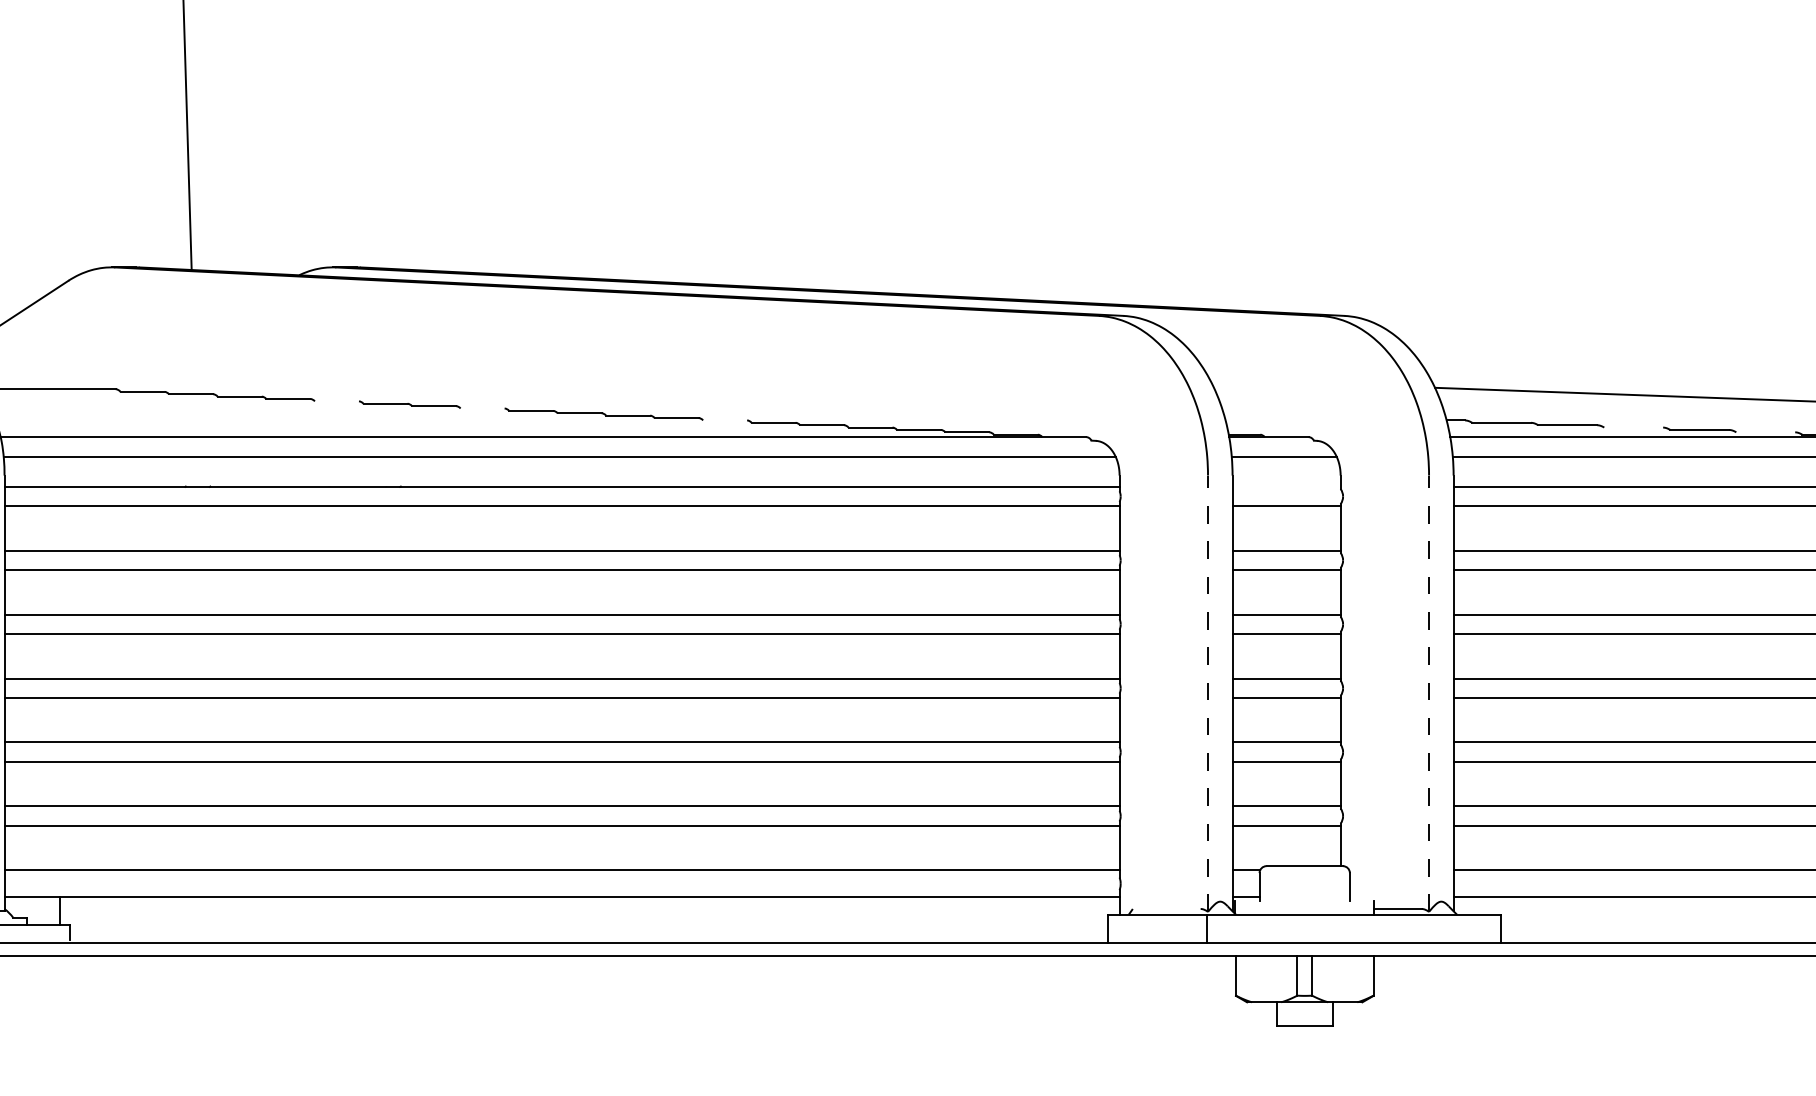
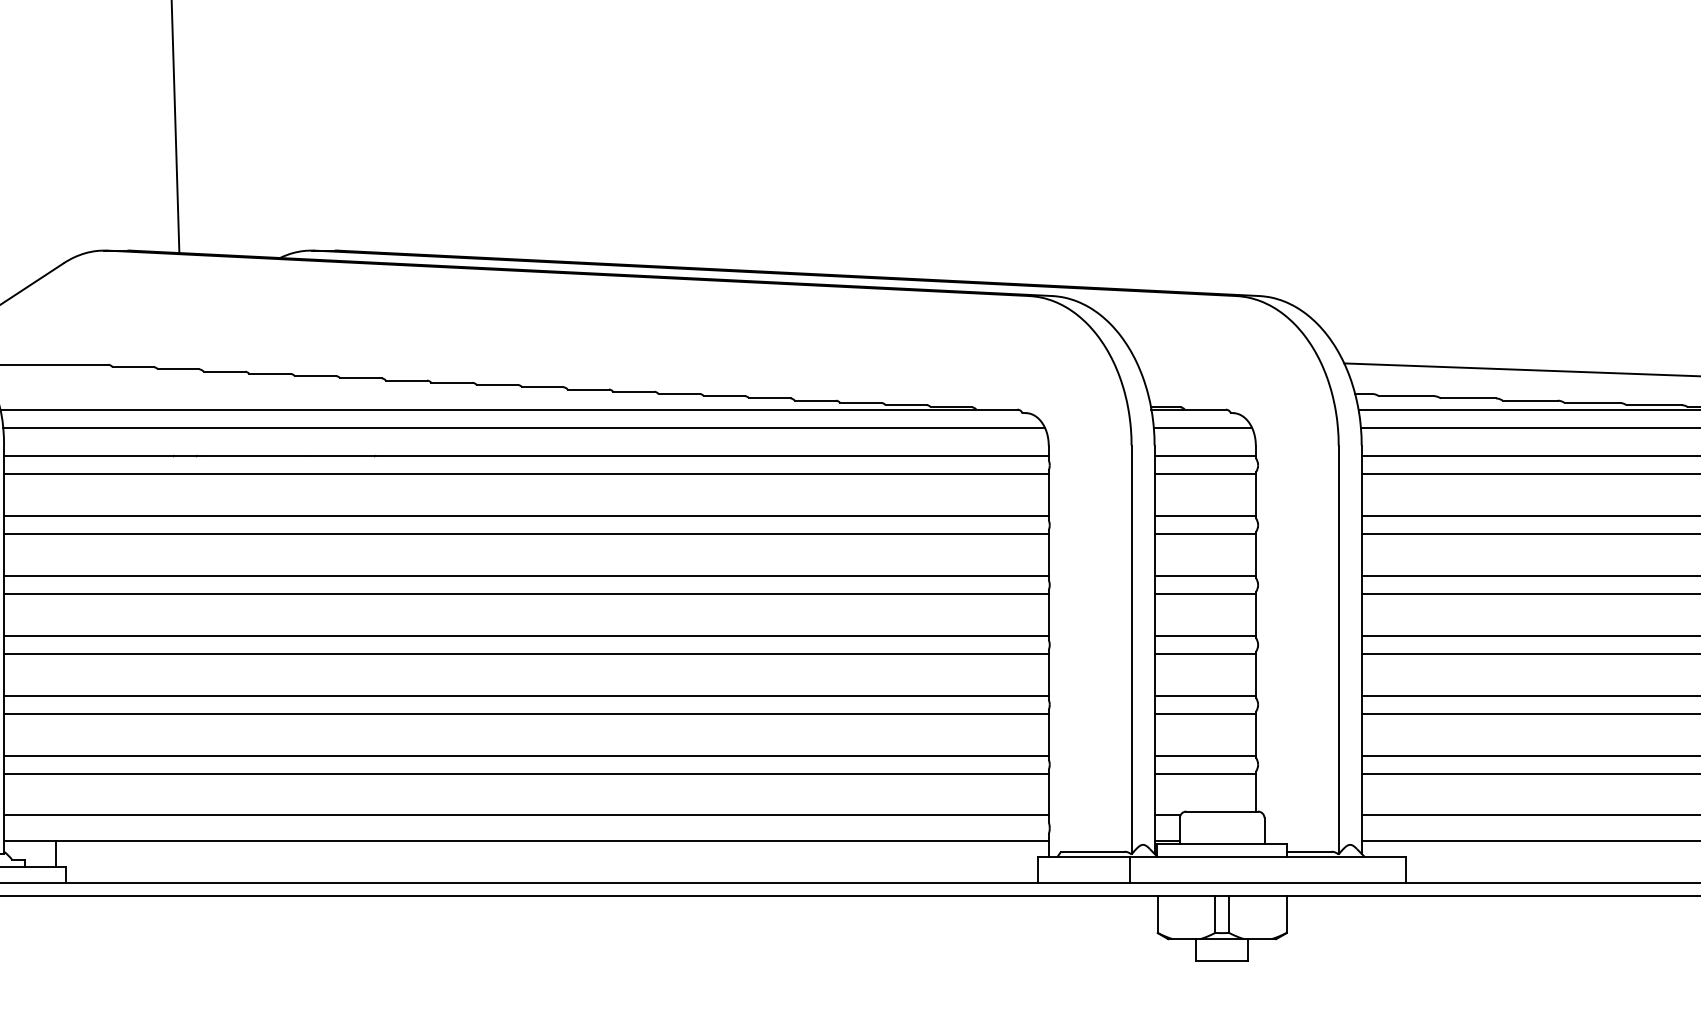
line: (336, 401) -> (315, 376), added
line: (482, 408) -> (451, 382), added
line: (725, 420) -> (679, 394), added
line: (1633, 427) -> (1530, 400), added
line: (1765, 432) -> (1653, 405), added
line: (1286, 486) -> (1205, 455), added
line: (1208, 693) -> (1132, 649), dashed -> solid
line: (1429, 693) -> (1339, 649), dashed -> solid
line: (1304, 900) -> (1221, 843), added
line: (1166, 908) -> (1092, 851), added

